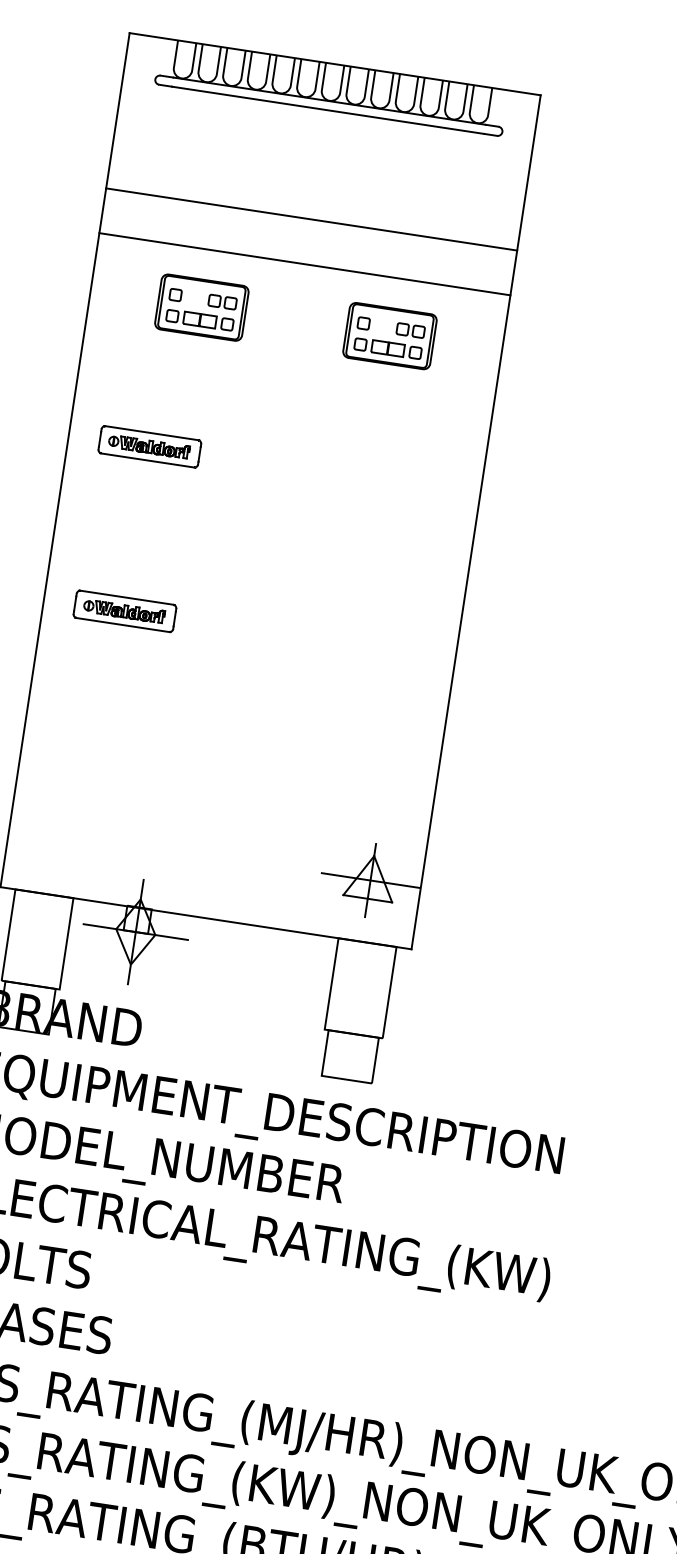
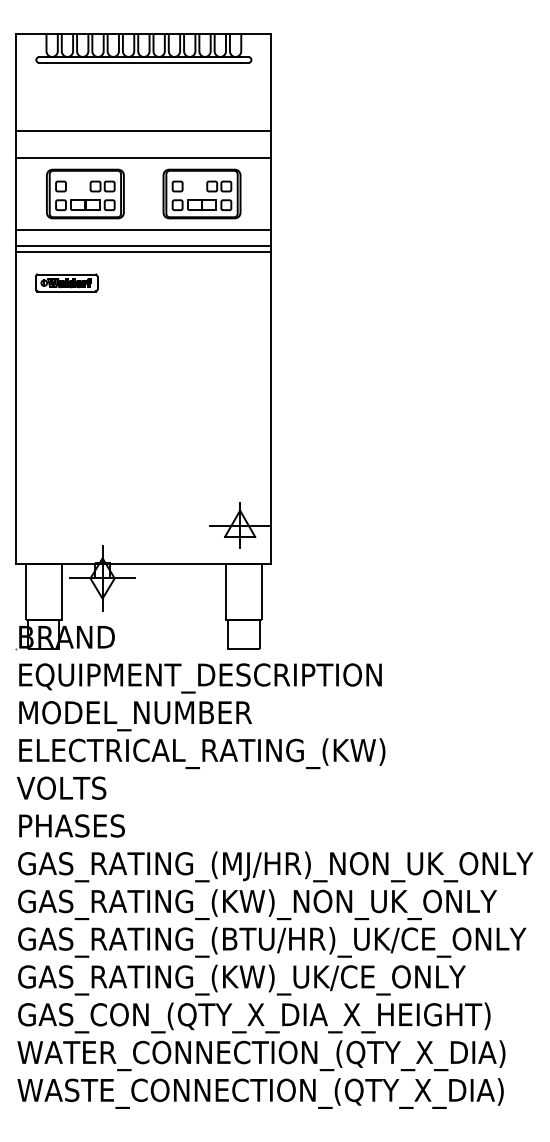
part: (202, 306) -> (85, 193), size x1.43
part: (389, 335) -> (201, 193), size x1.43
line: (286, 379) -> (143, 229), added
line: (282, 406) -> (143, 246), added
line: (281, 414) -> (143, 251), added
part: (124, 610) -> (66, 384), removed

